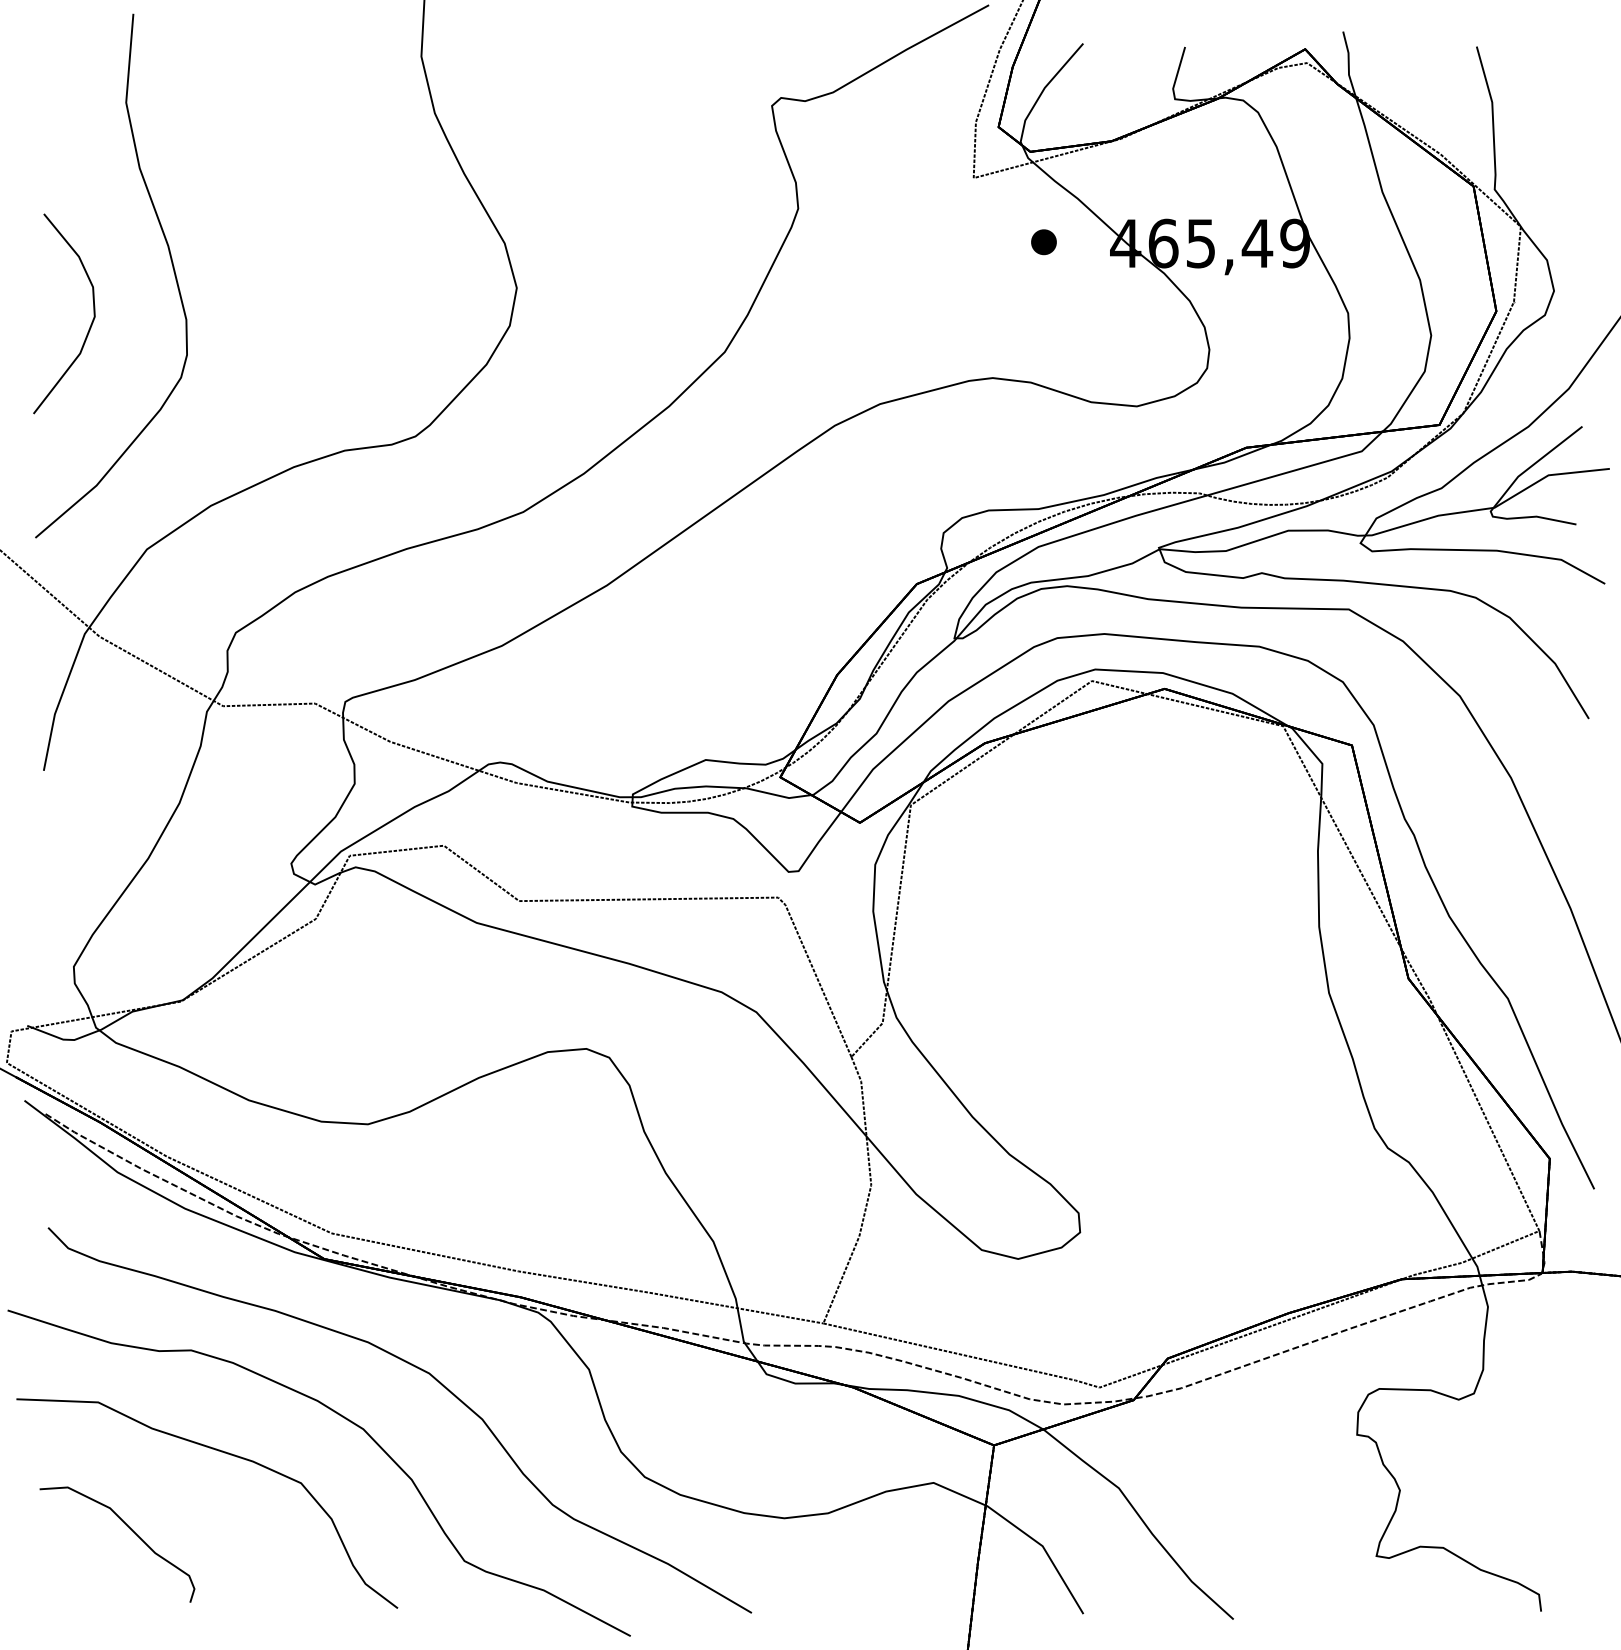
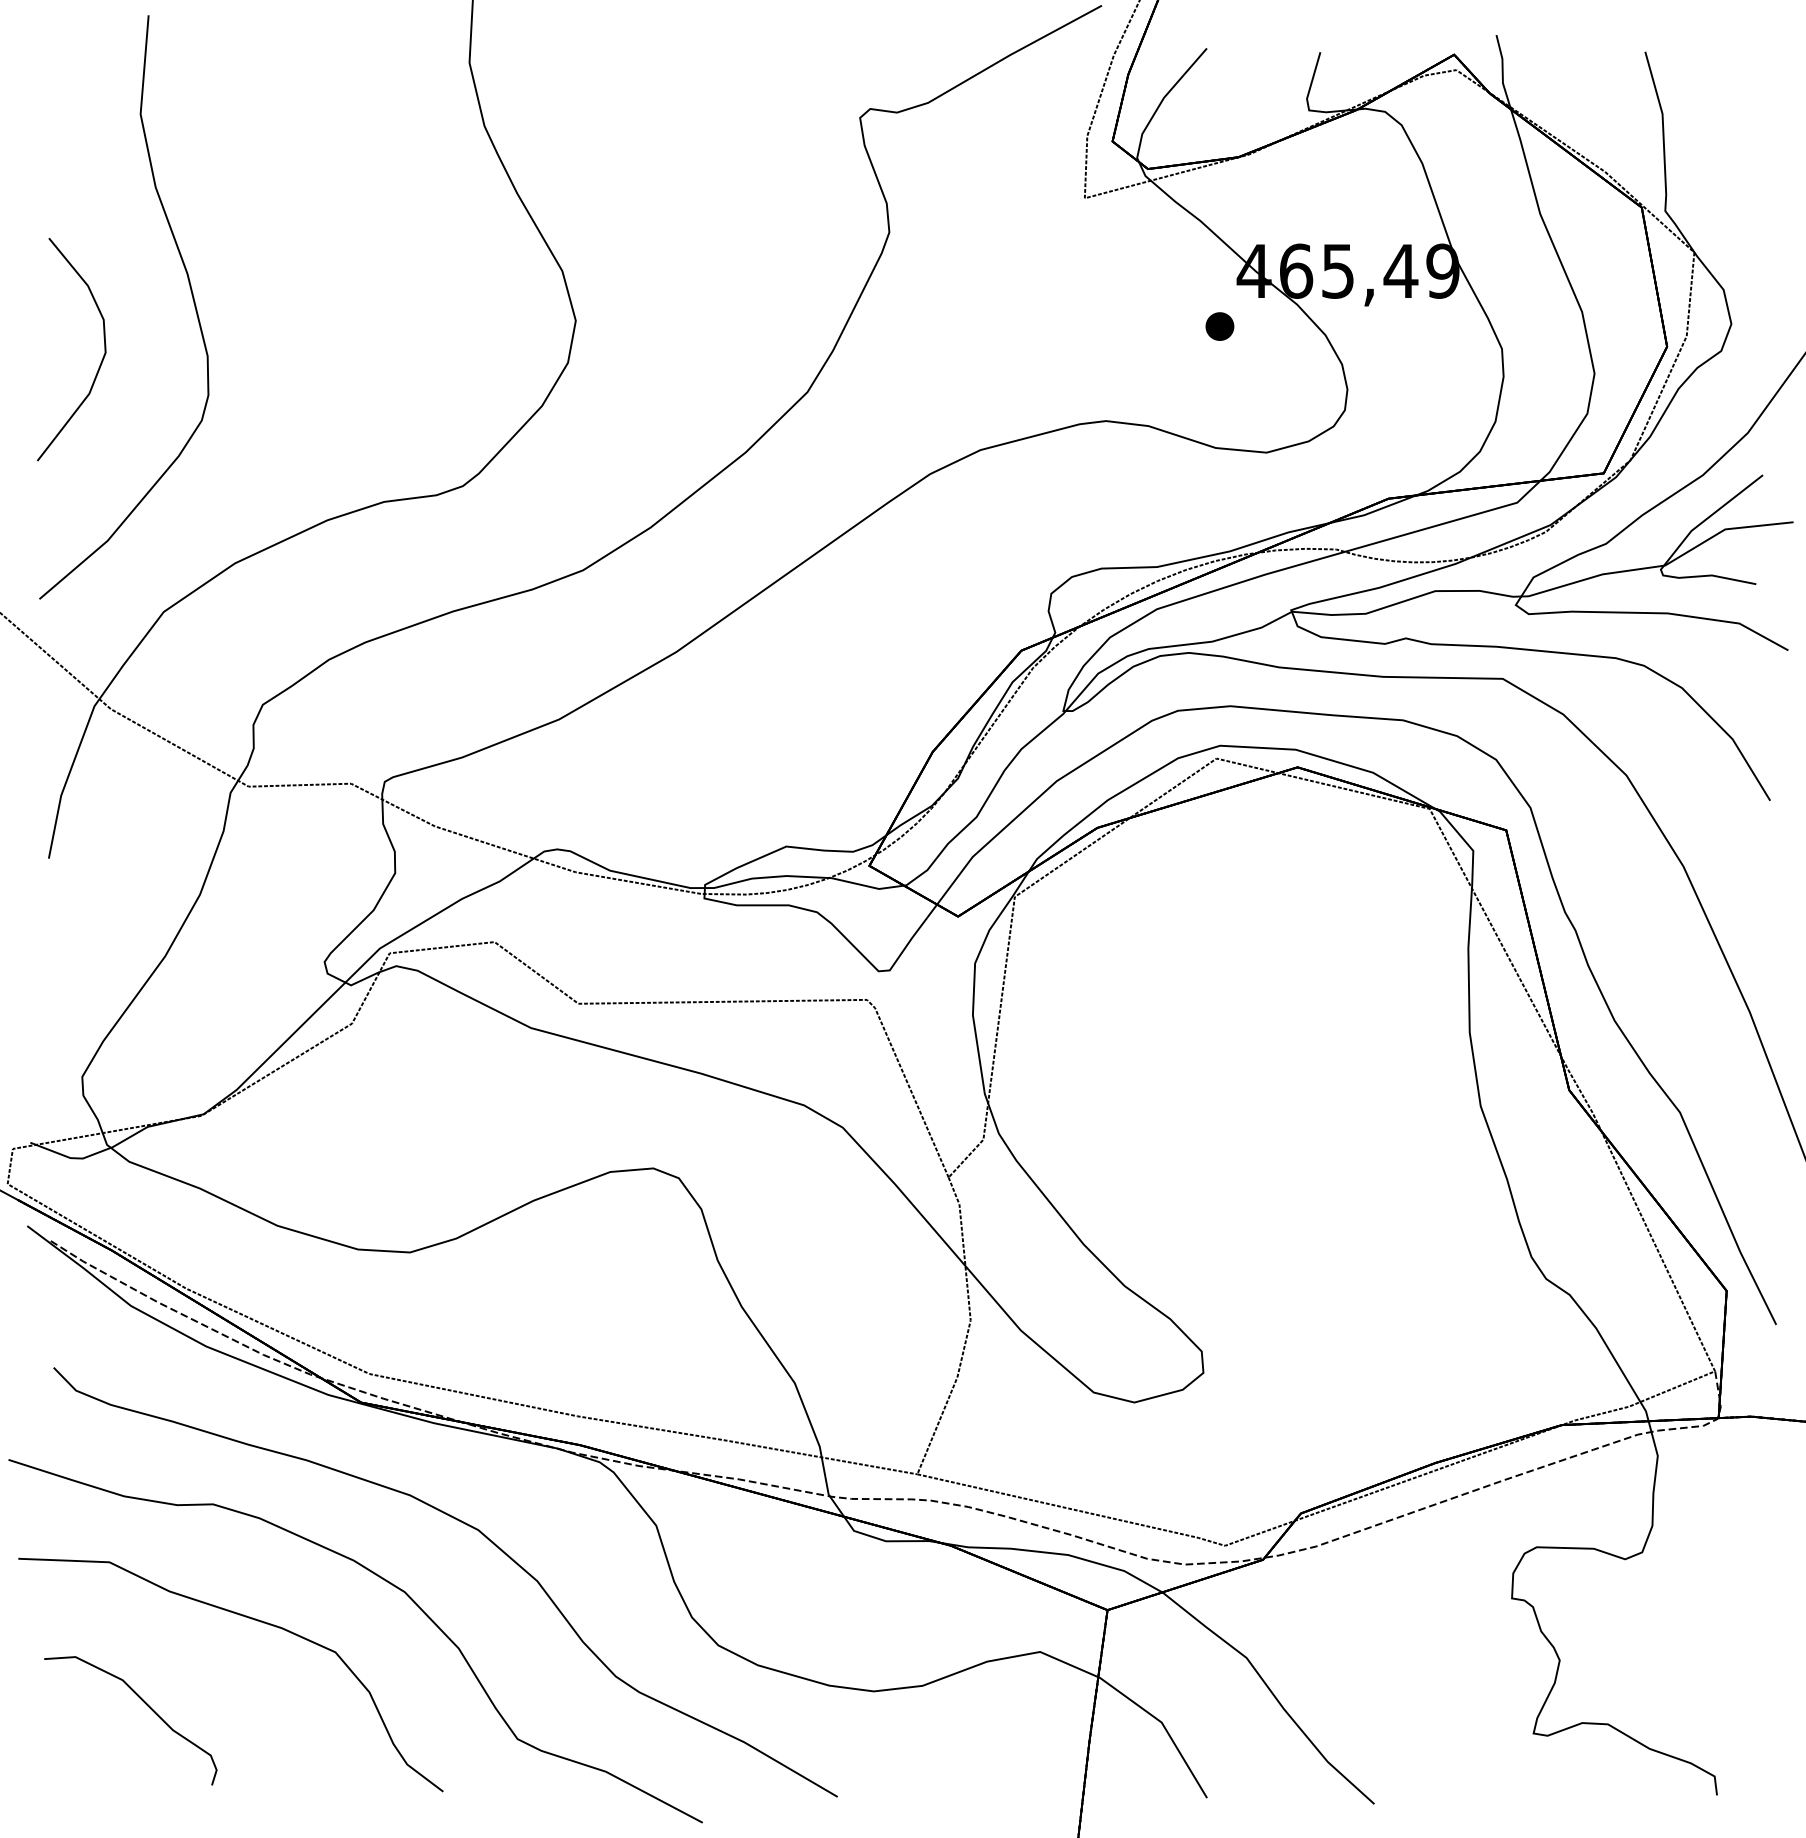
part: (1043, 242) -> (1219, 326), moved

